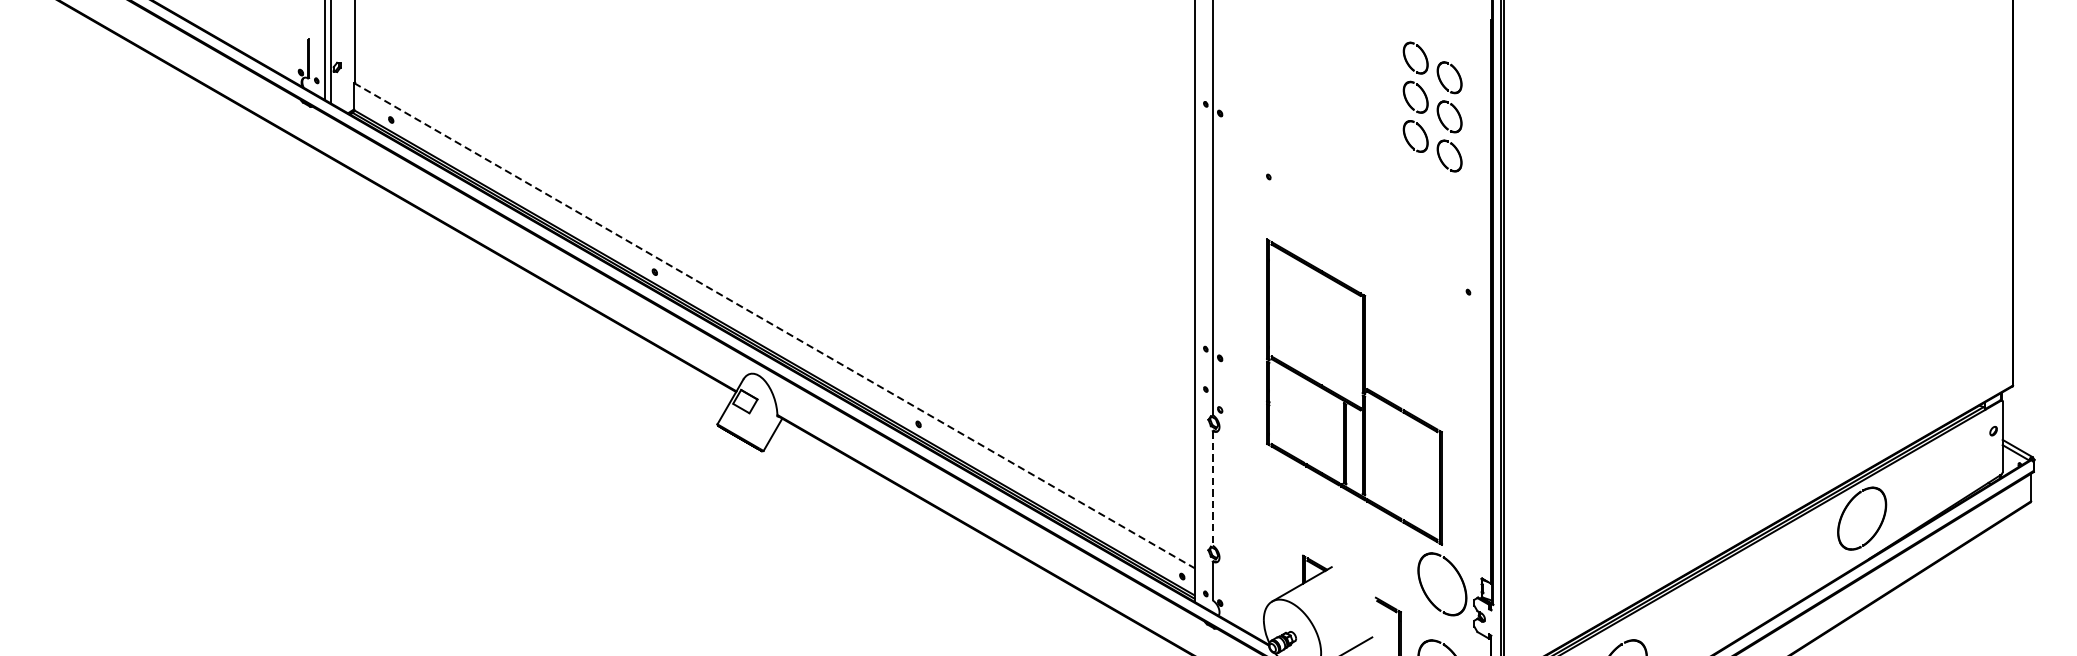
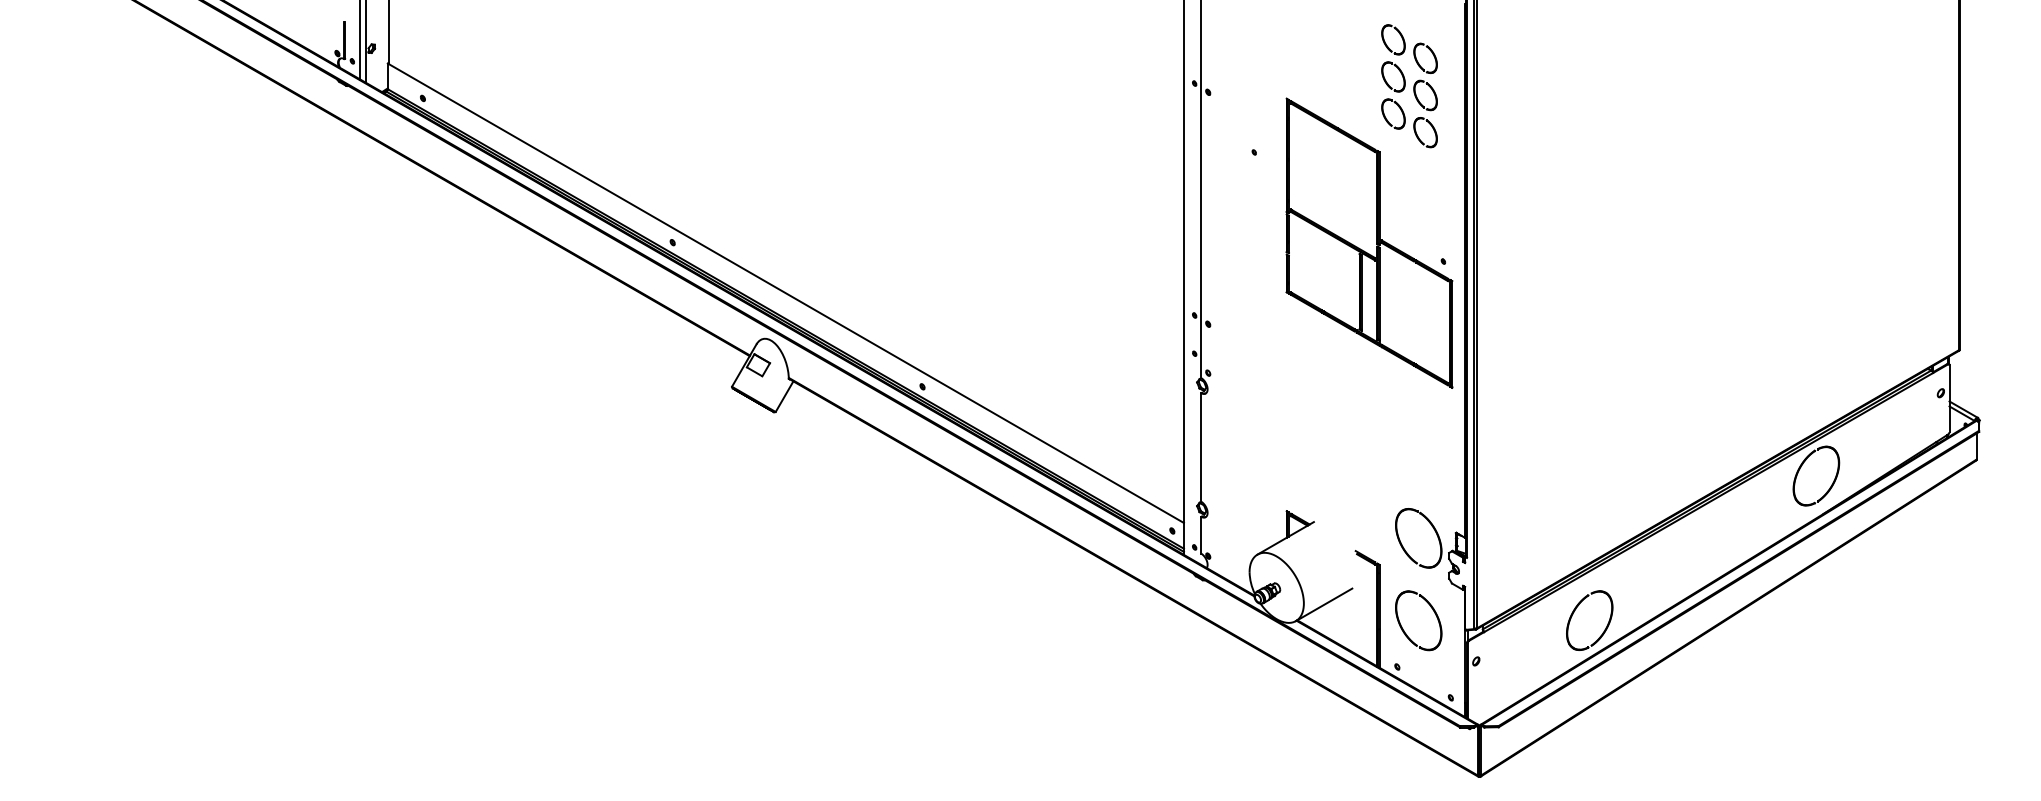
line: (773, 325) -> (785, 293), dashed -> solid
part: (1354, 391) -> (1369, 242), moved
line: (1213, 488) -> (1201, 447), dashed -> solid

